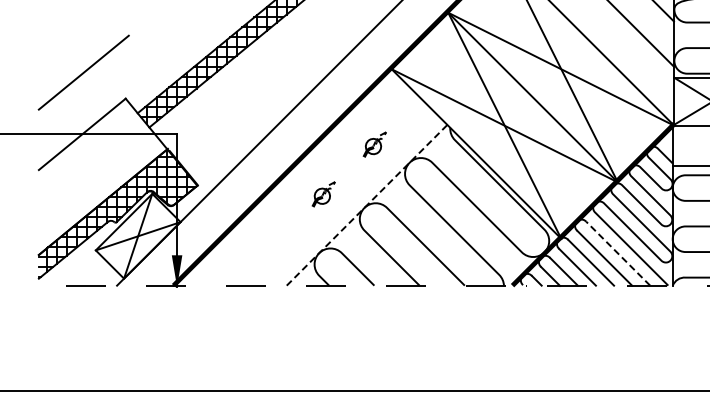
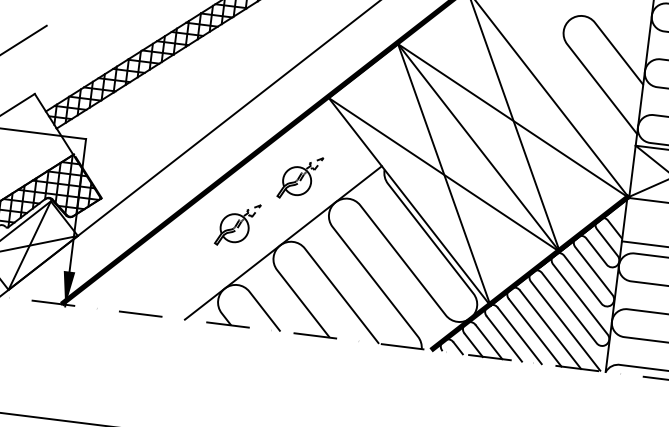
part: (374, 144) -> (299, 177), size x1.67
part: (323, 194) -> (237, 225), size x1.67
line: (367, 205) -> (283, 243), dashed -> solid
line: (617, 253) -> (549, 329), dashed -> solid

